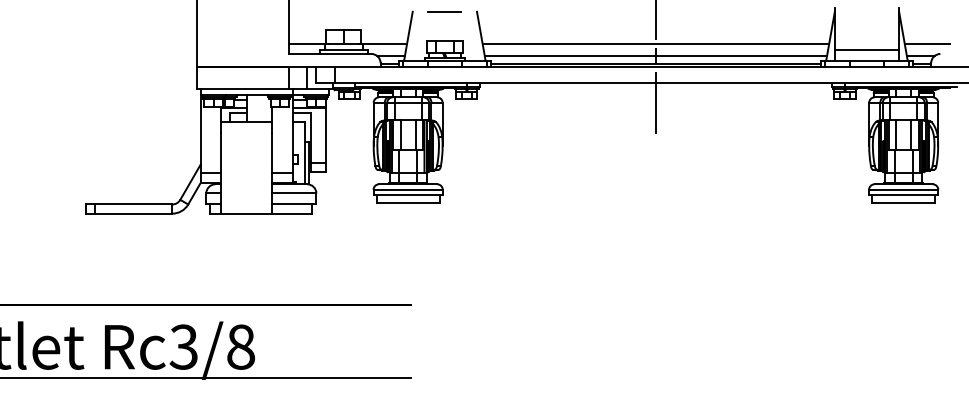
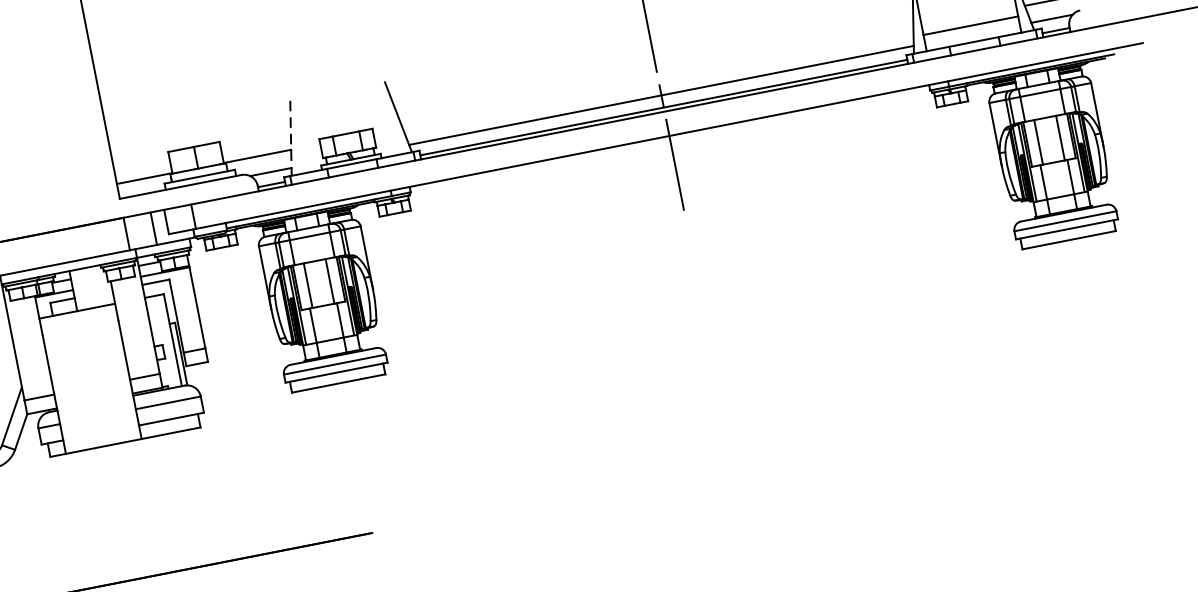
line: (444, 11) -> (336, 91), removed
line: (408, 36) -> (291, 138), solid -> dashed
line: (655, 43) -> (657, 77), removed

